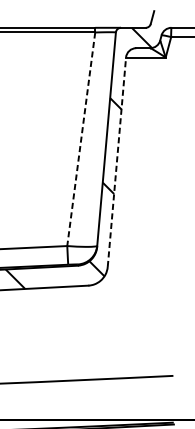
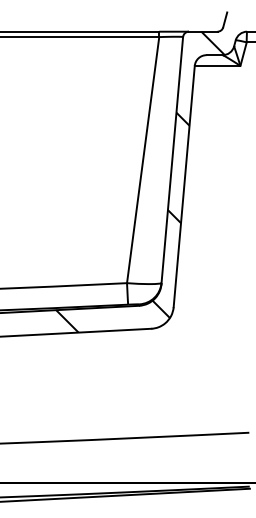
line: (81, 139) -> (143, 160), dashed -> solid
line: (117, 162) -> (184, 186), dashed -> solid

